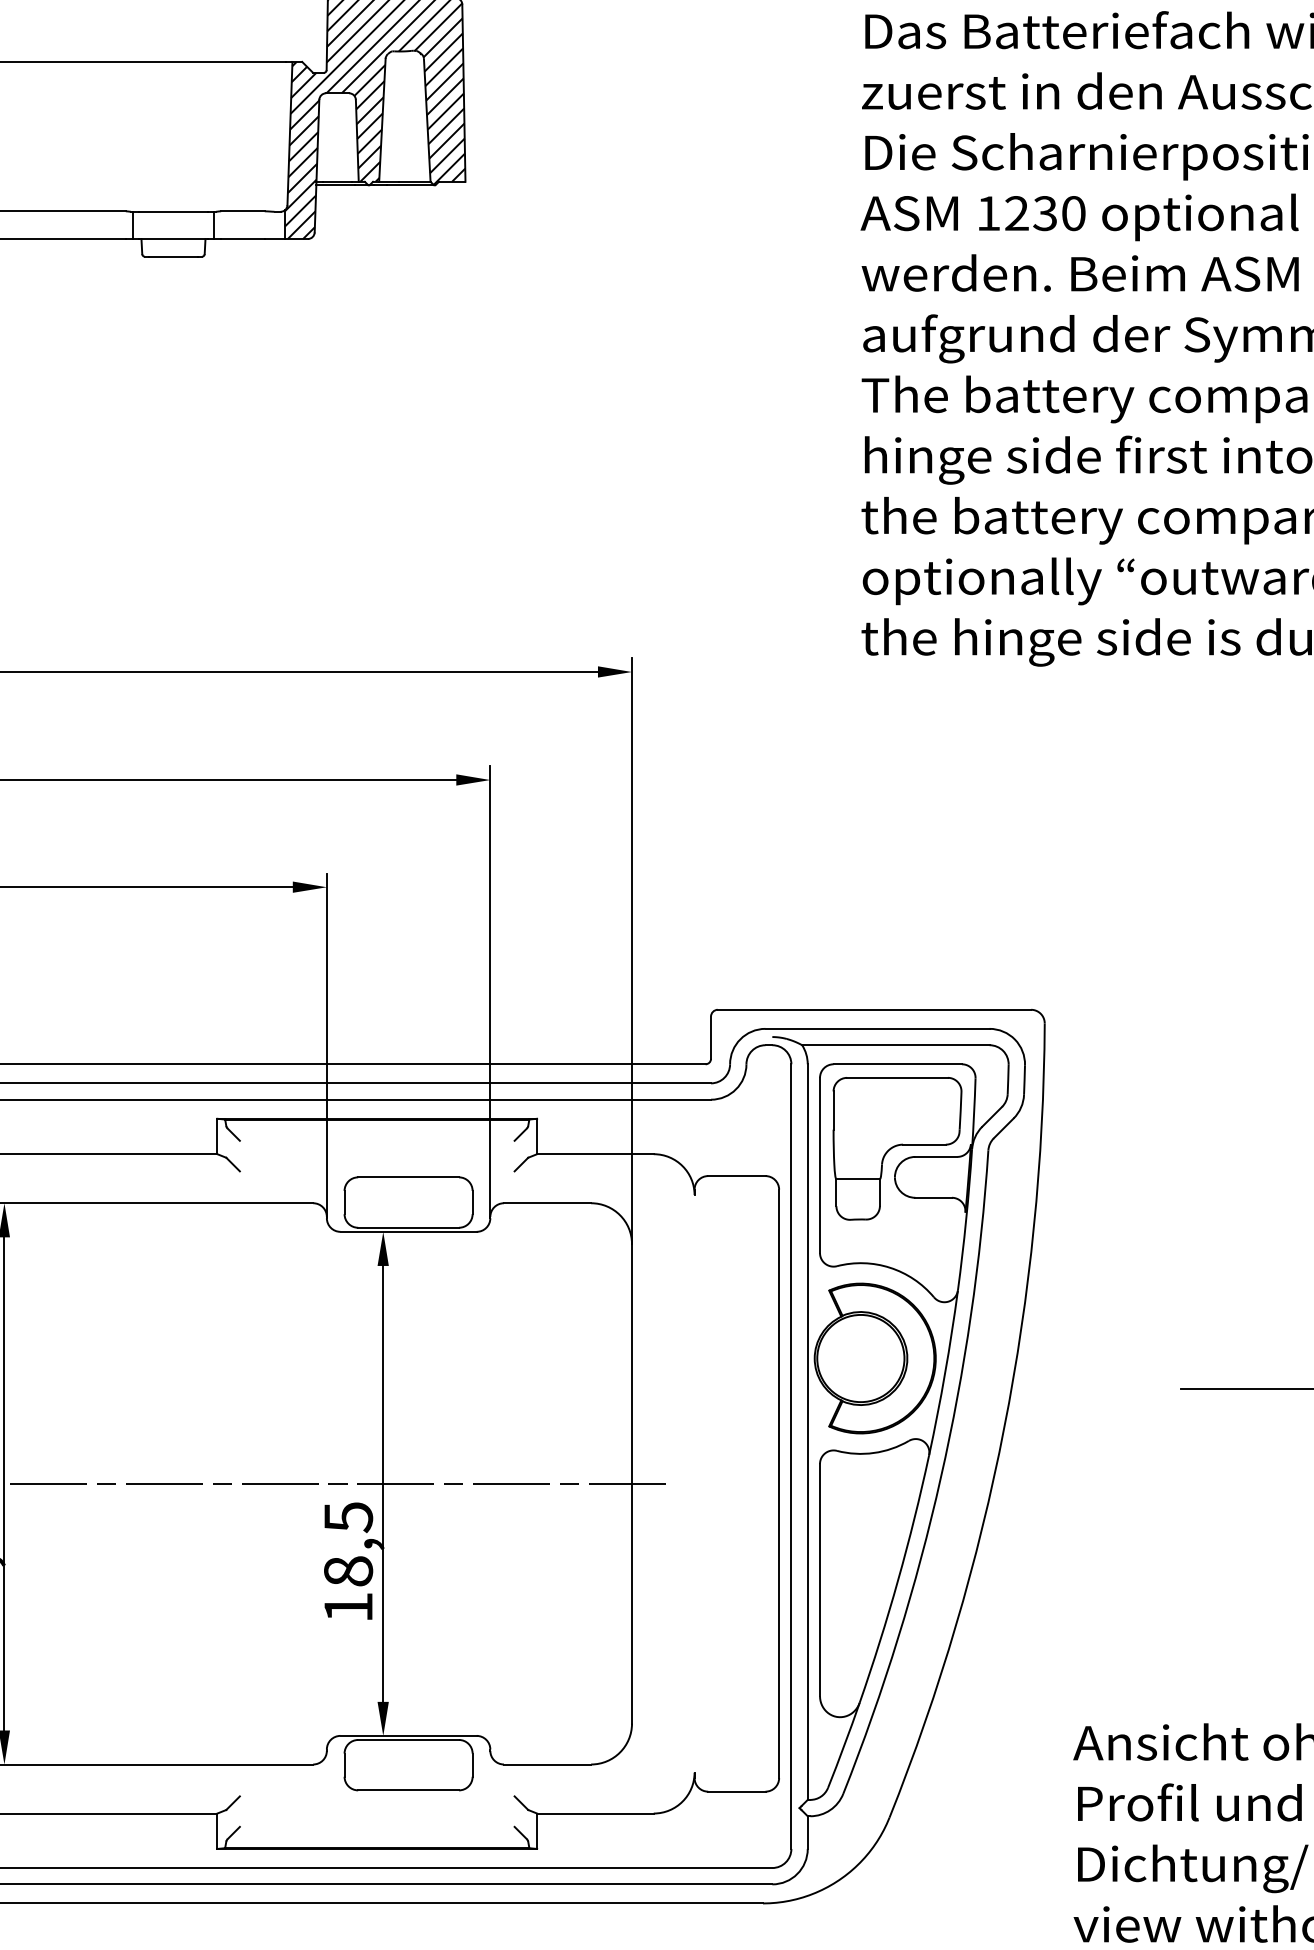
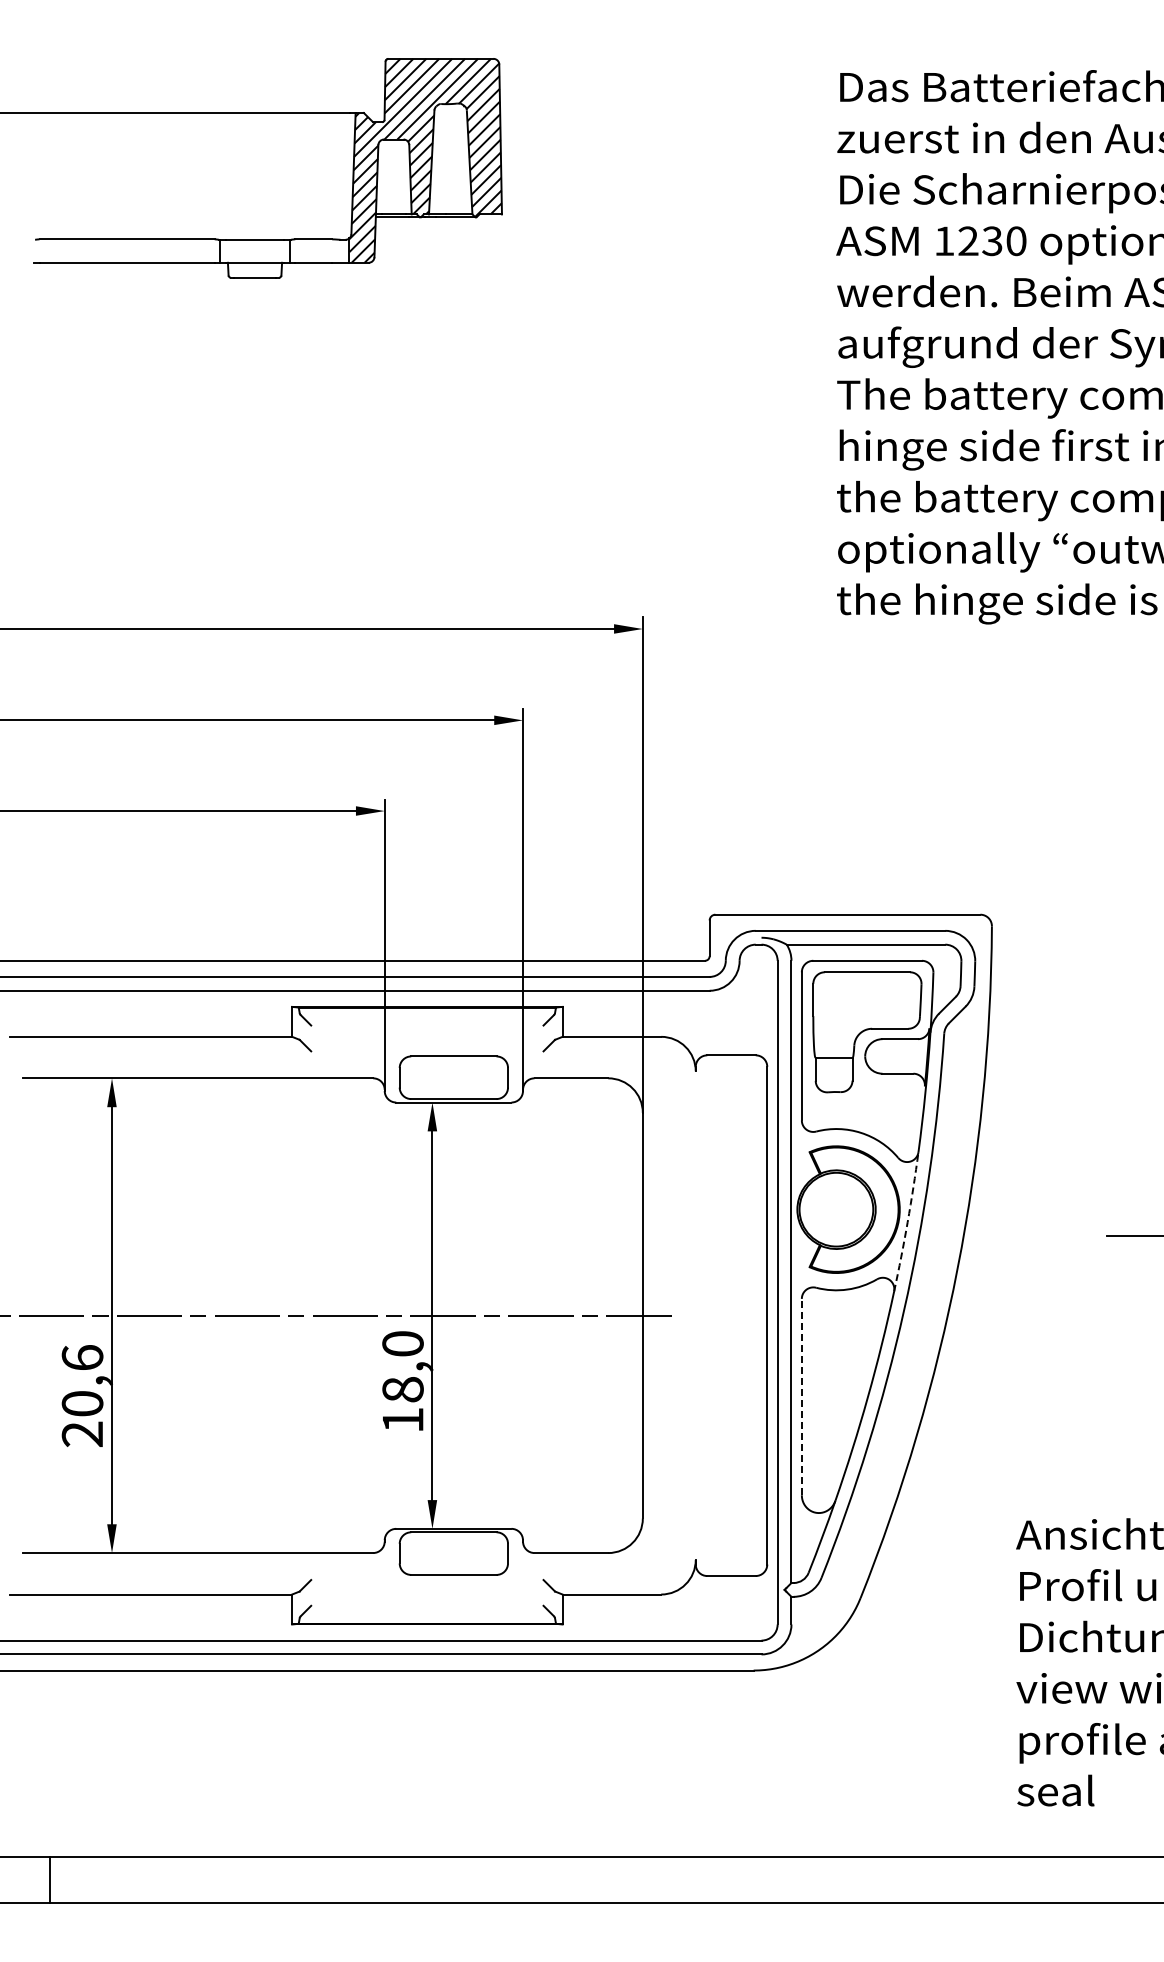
arc: (944, 1373) -> (907, 1222), solid -> dashed
text: (347, 1517) -> (402, 1344), 18,5 -> 18,0
line: (819, 1579) -> (801, 1396), solid -> dashed

